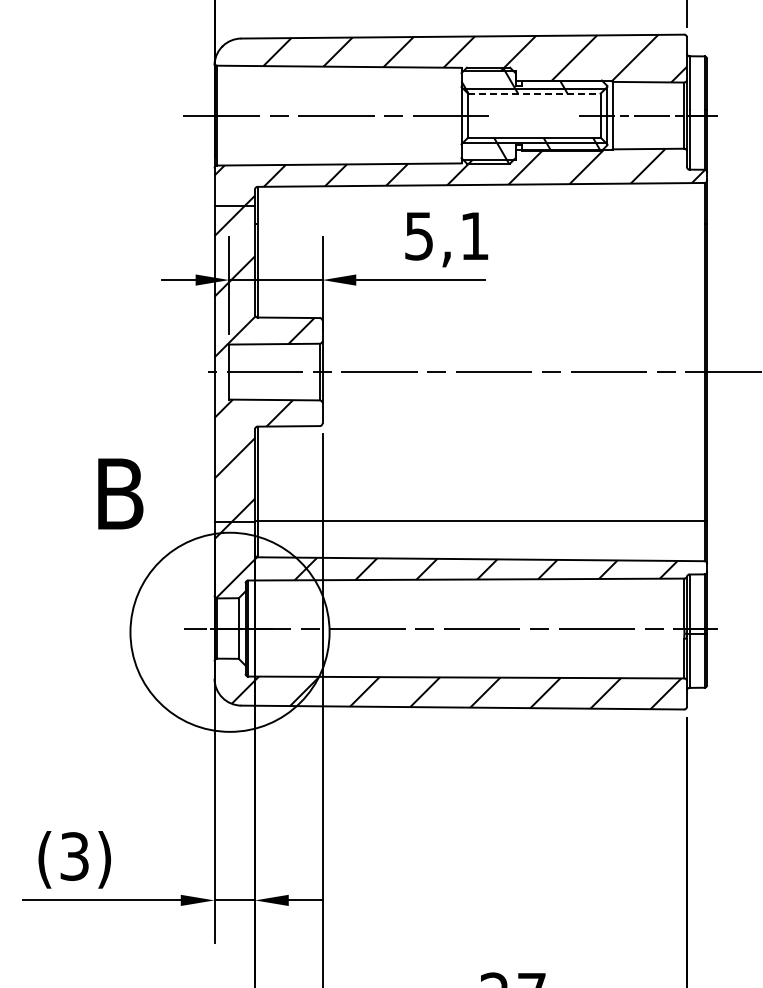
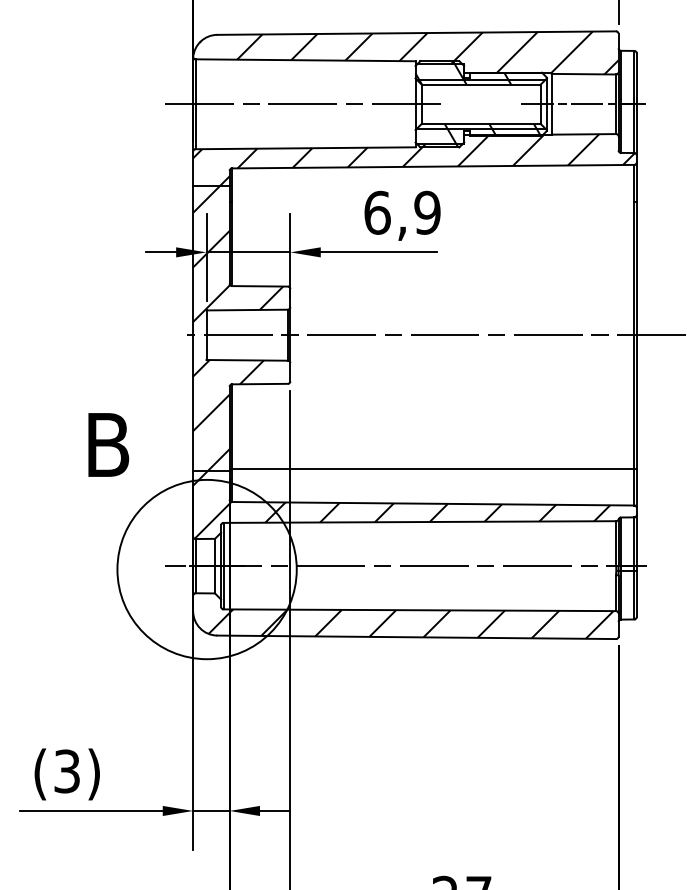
line: (534, 93) -> (481, 84), dashed -> solid
text: (446, 235) -> (402, 212), 5,1 -> 6,9

